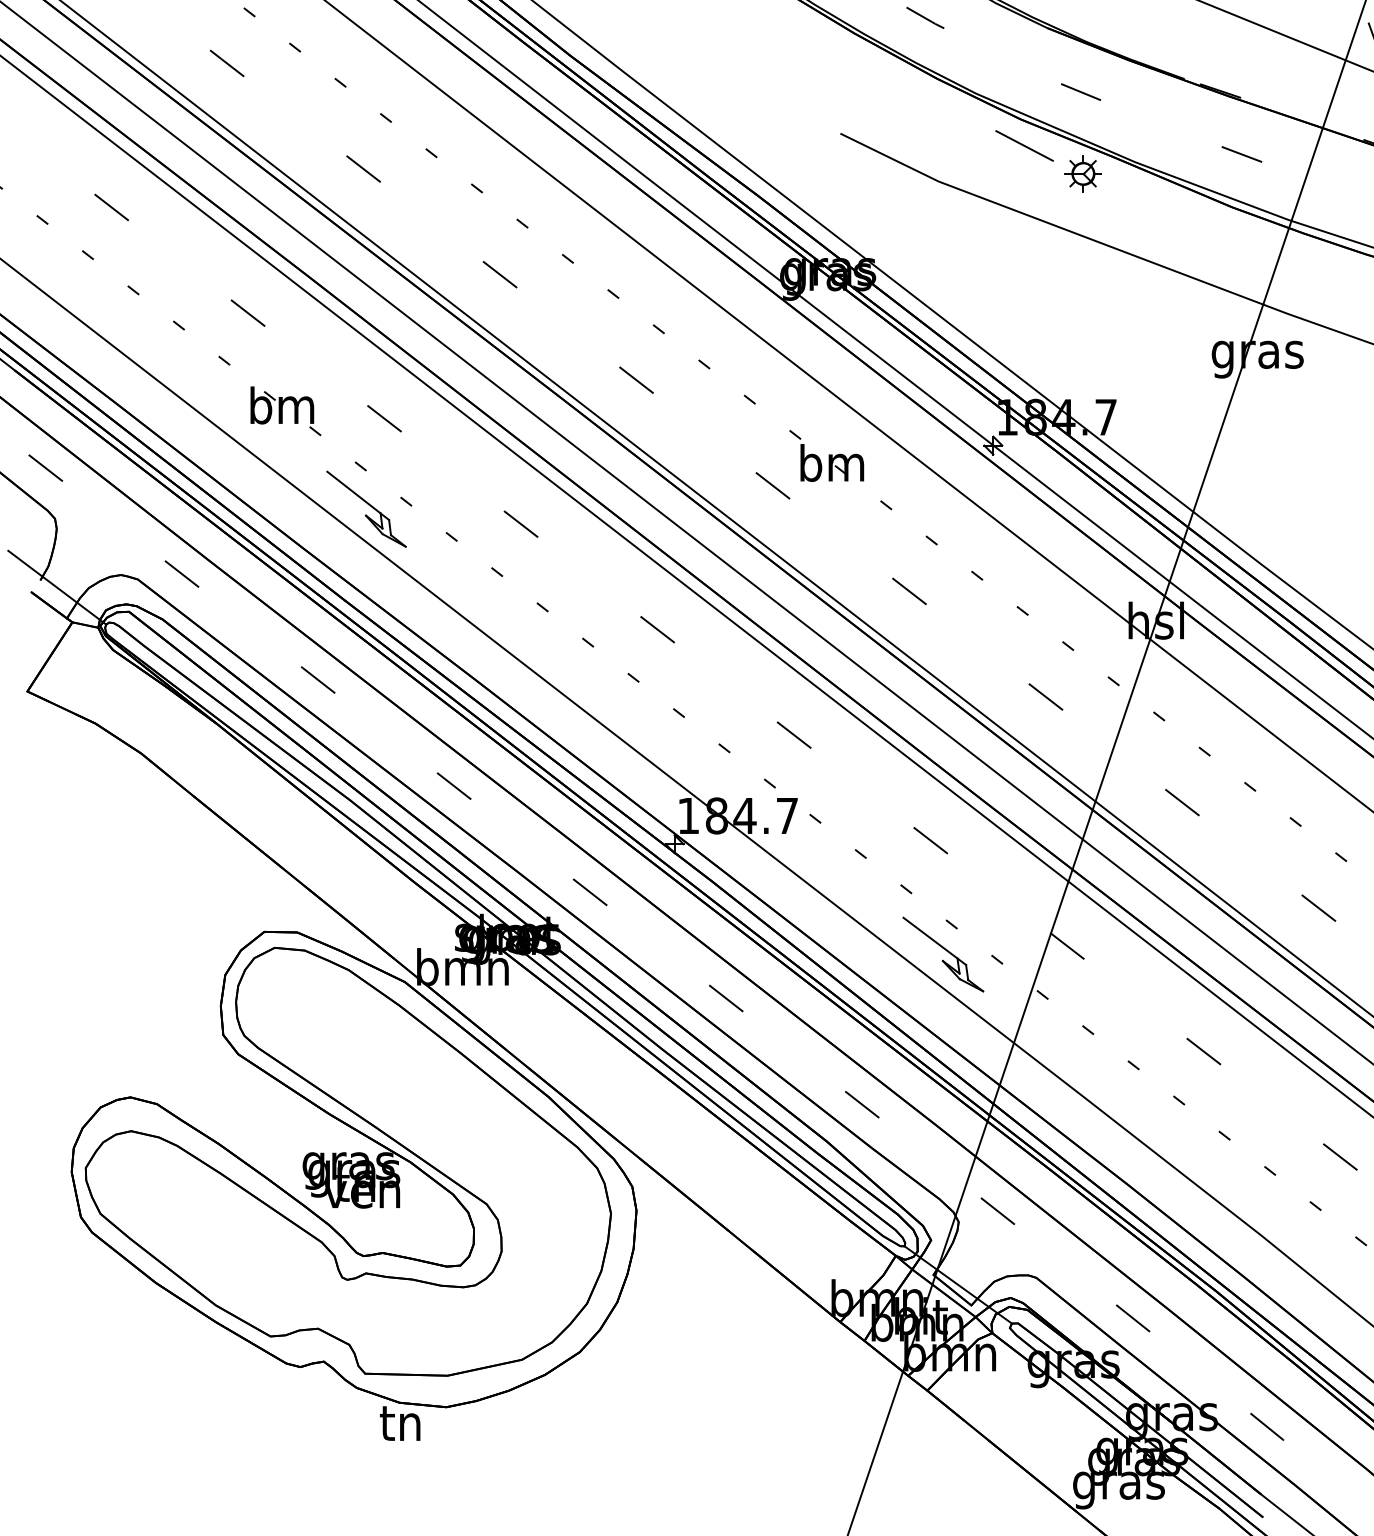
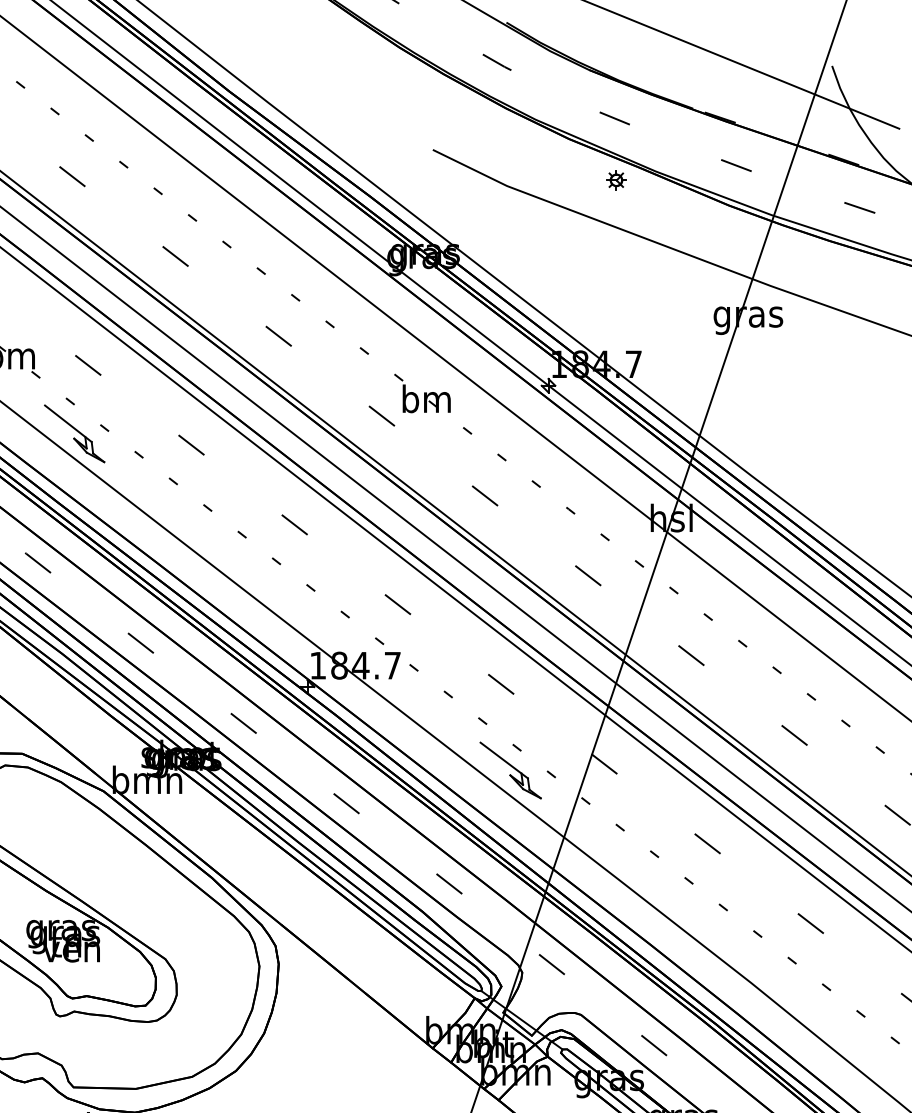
line: (1024, 145) -> (572, 158), removed
part: (1082, 173) -> (615, 180), size x0.7

